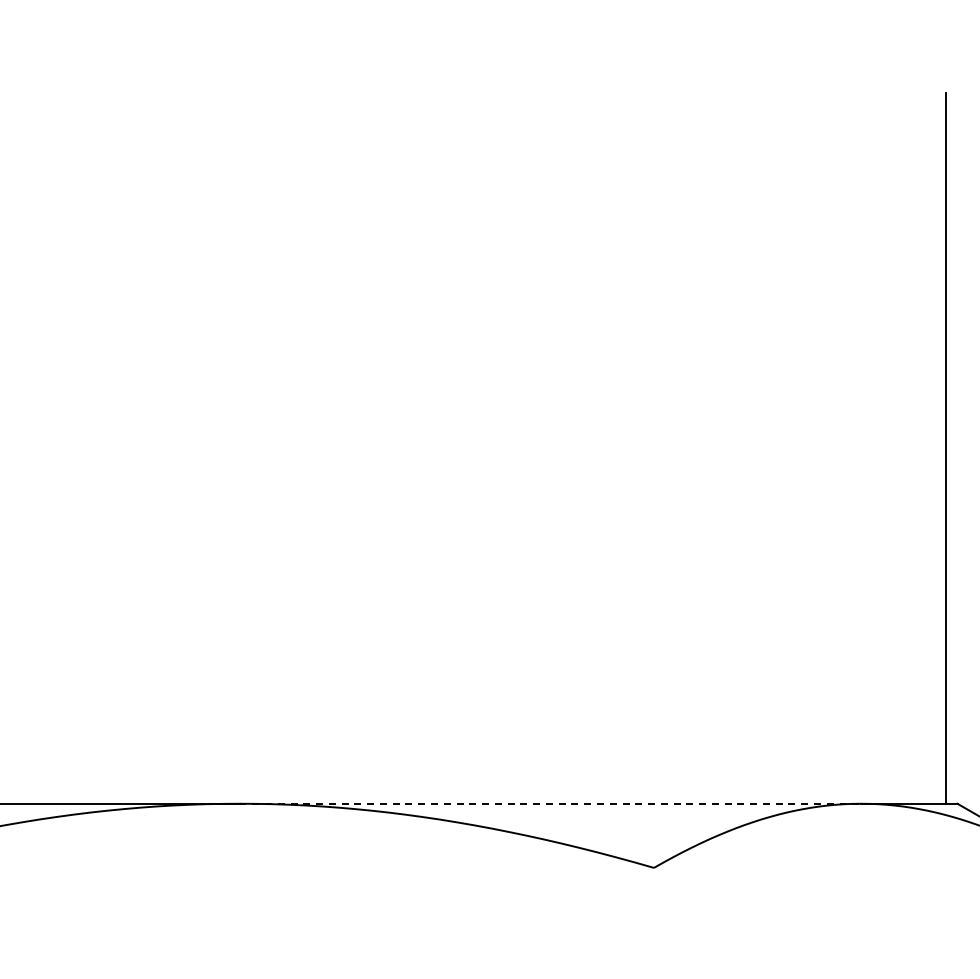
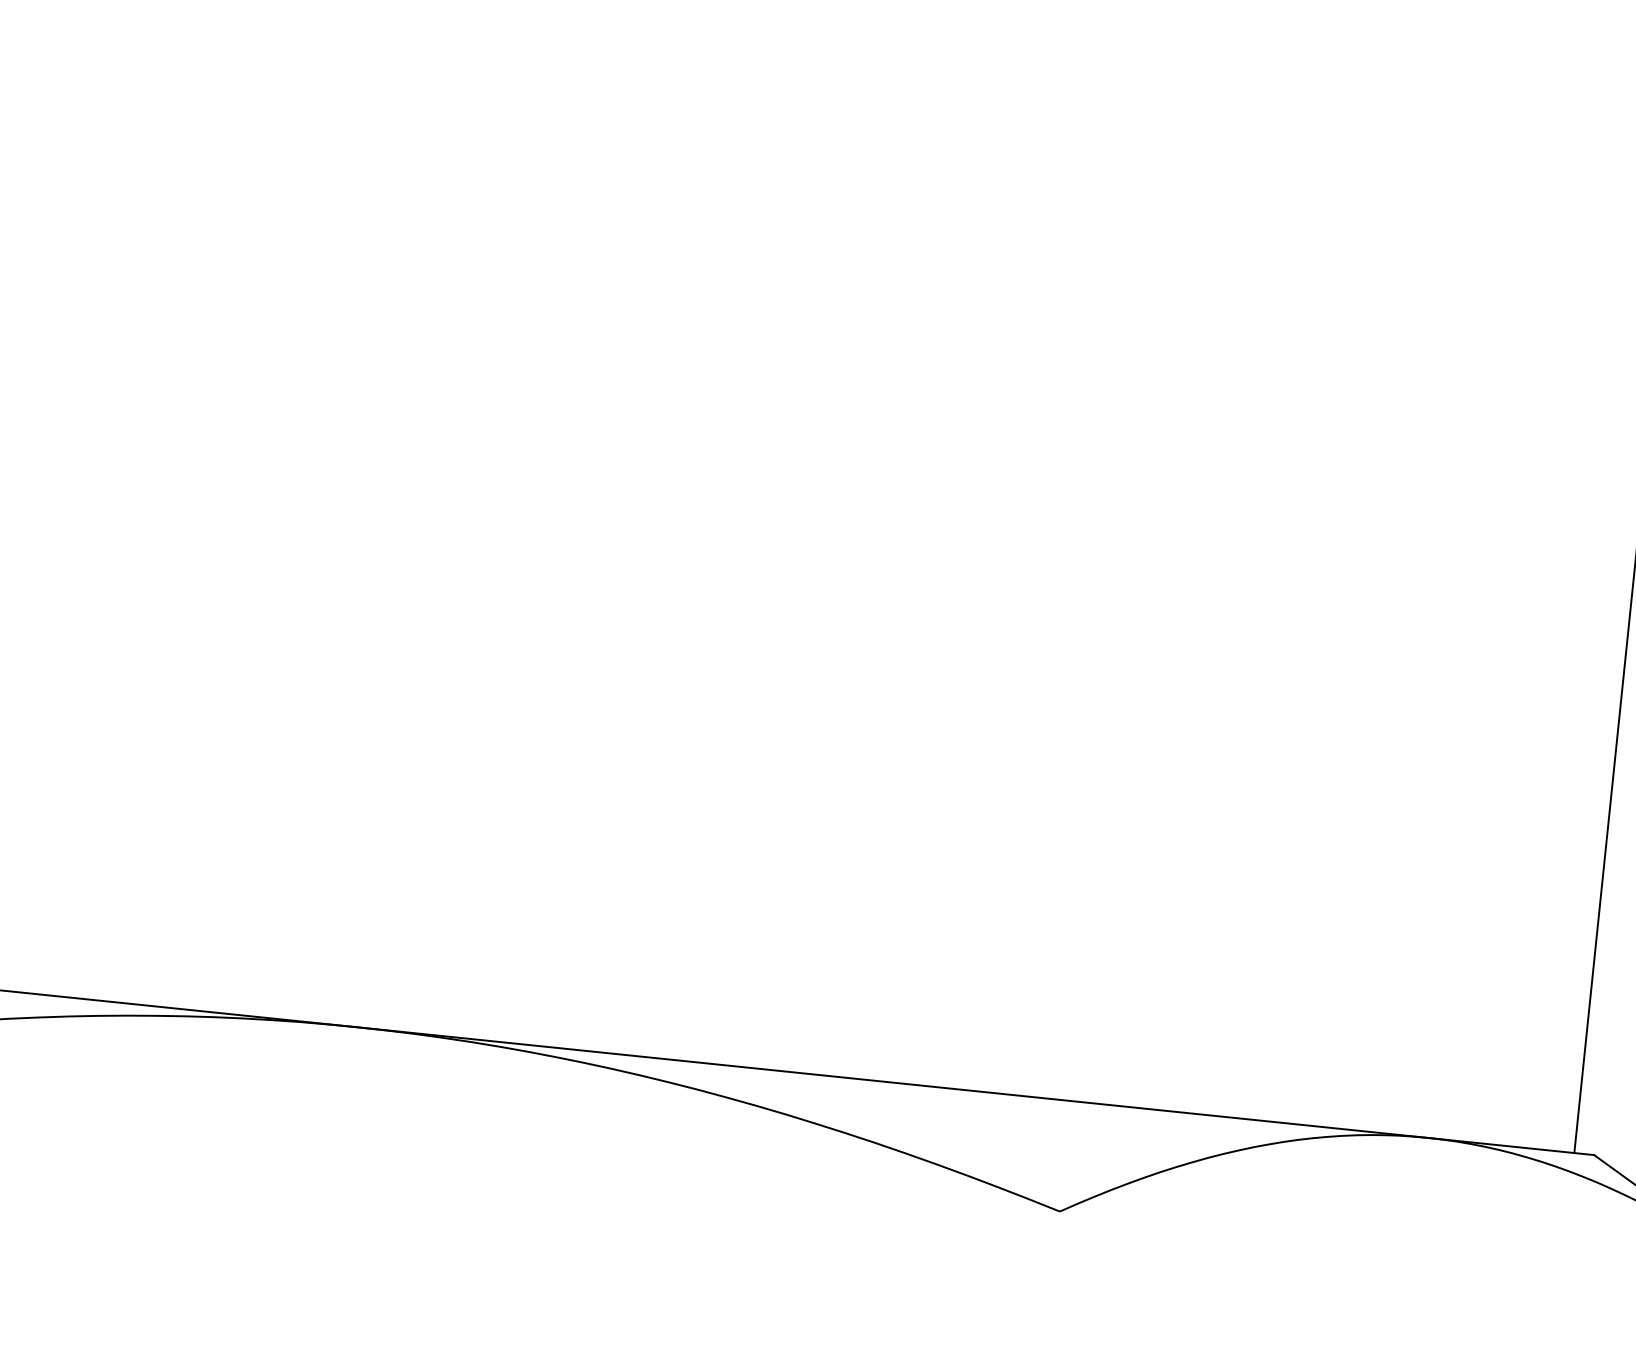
line: (550, 803) -> (892, 1082), dashed -> solid

